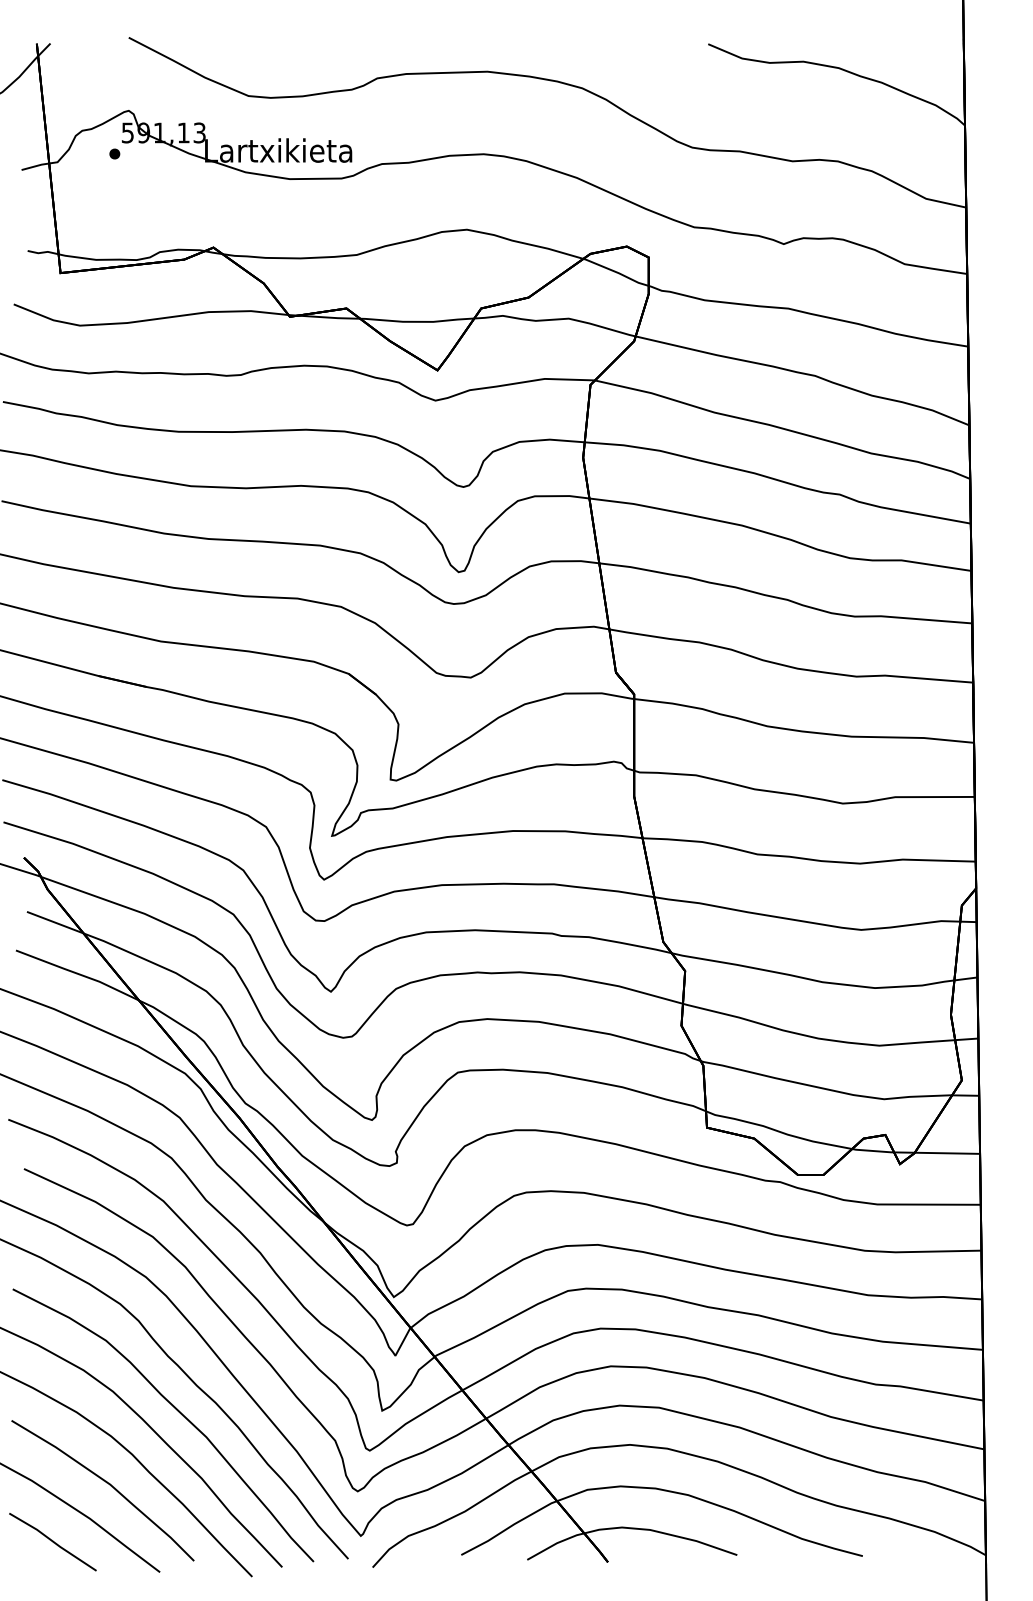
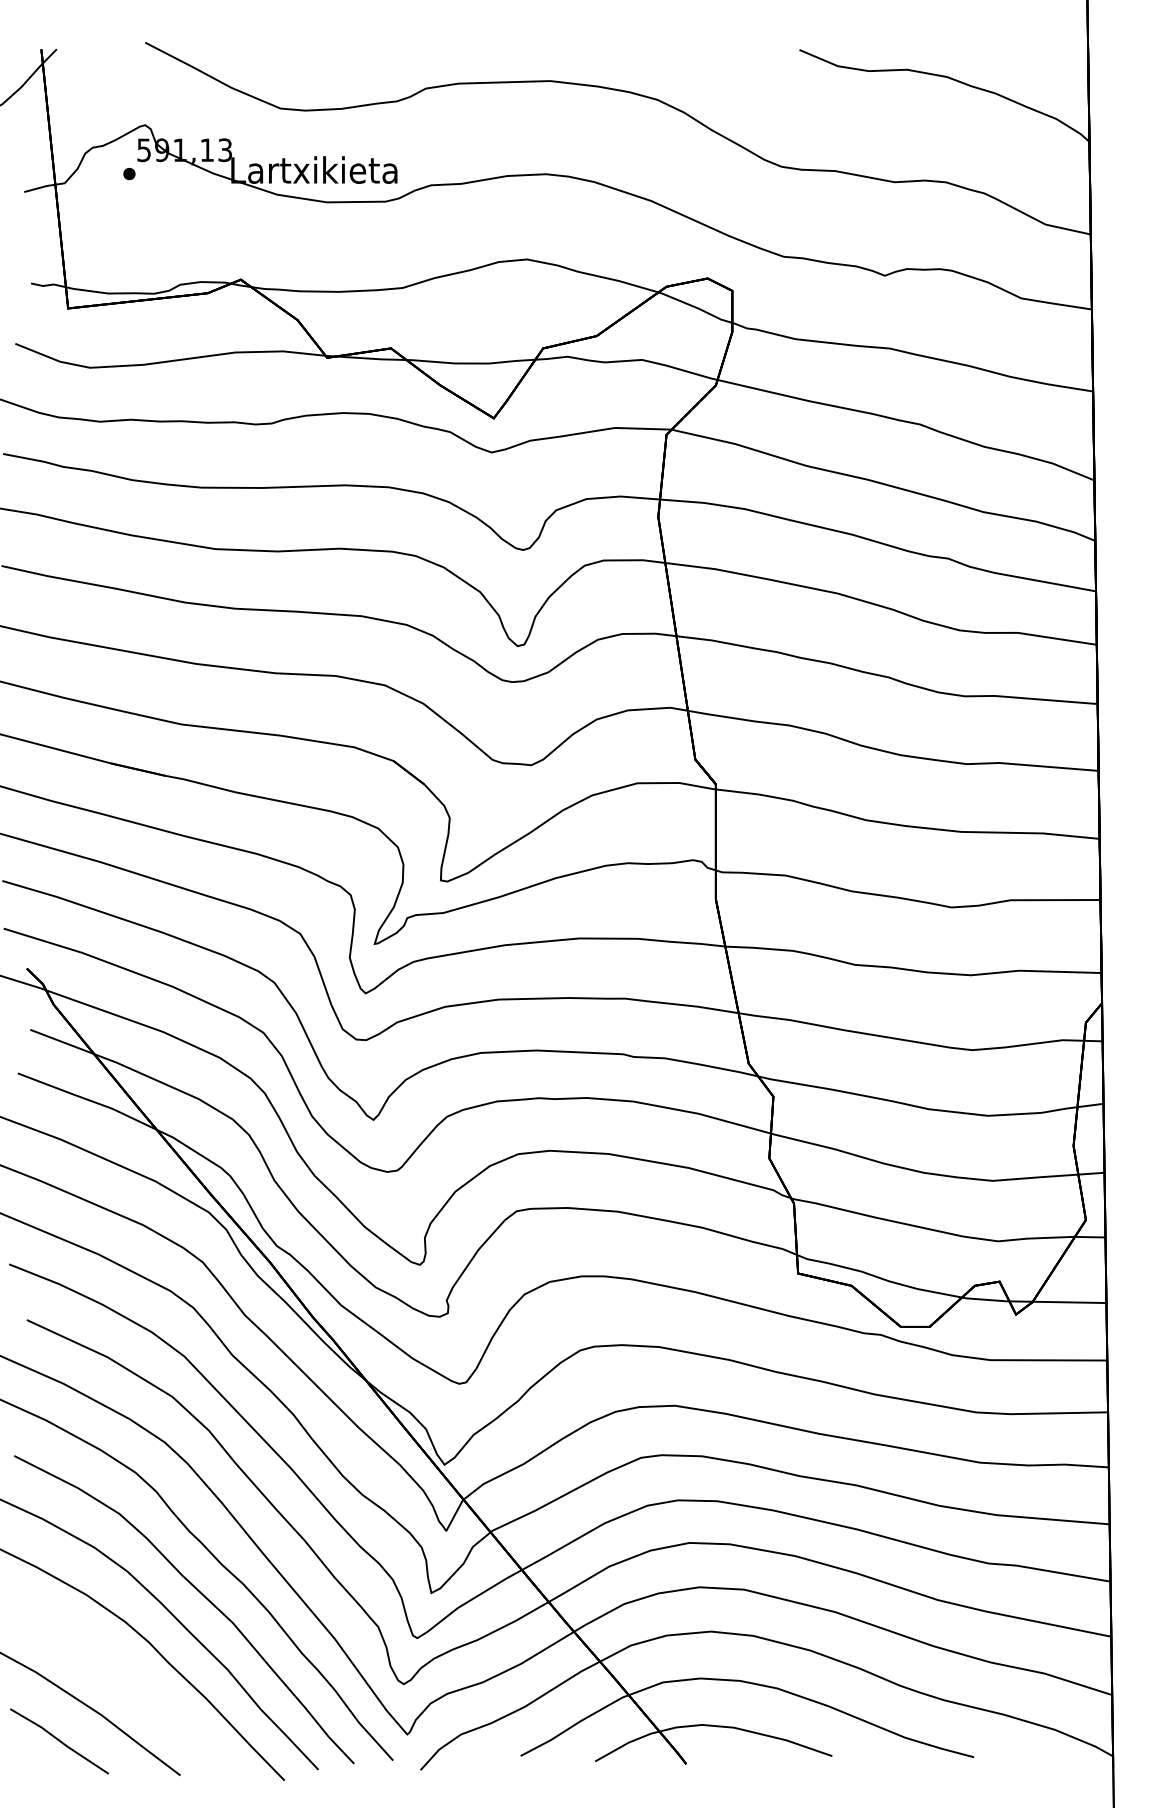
curve: (106, 1483) -> (120, 1675), removed

